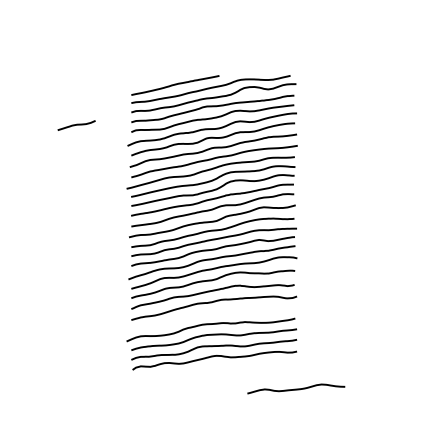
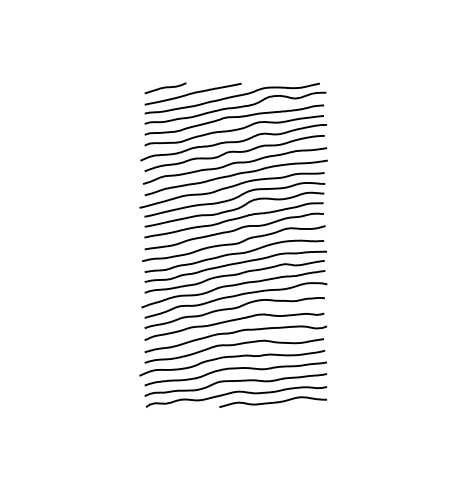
curve: (76, 125) -> (165, 88), moved
curve: (212, 313) -> (233, 345), added
curve: (296, 388) -> (273, 401), moved

